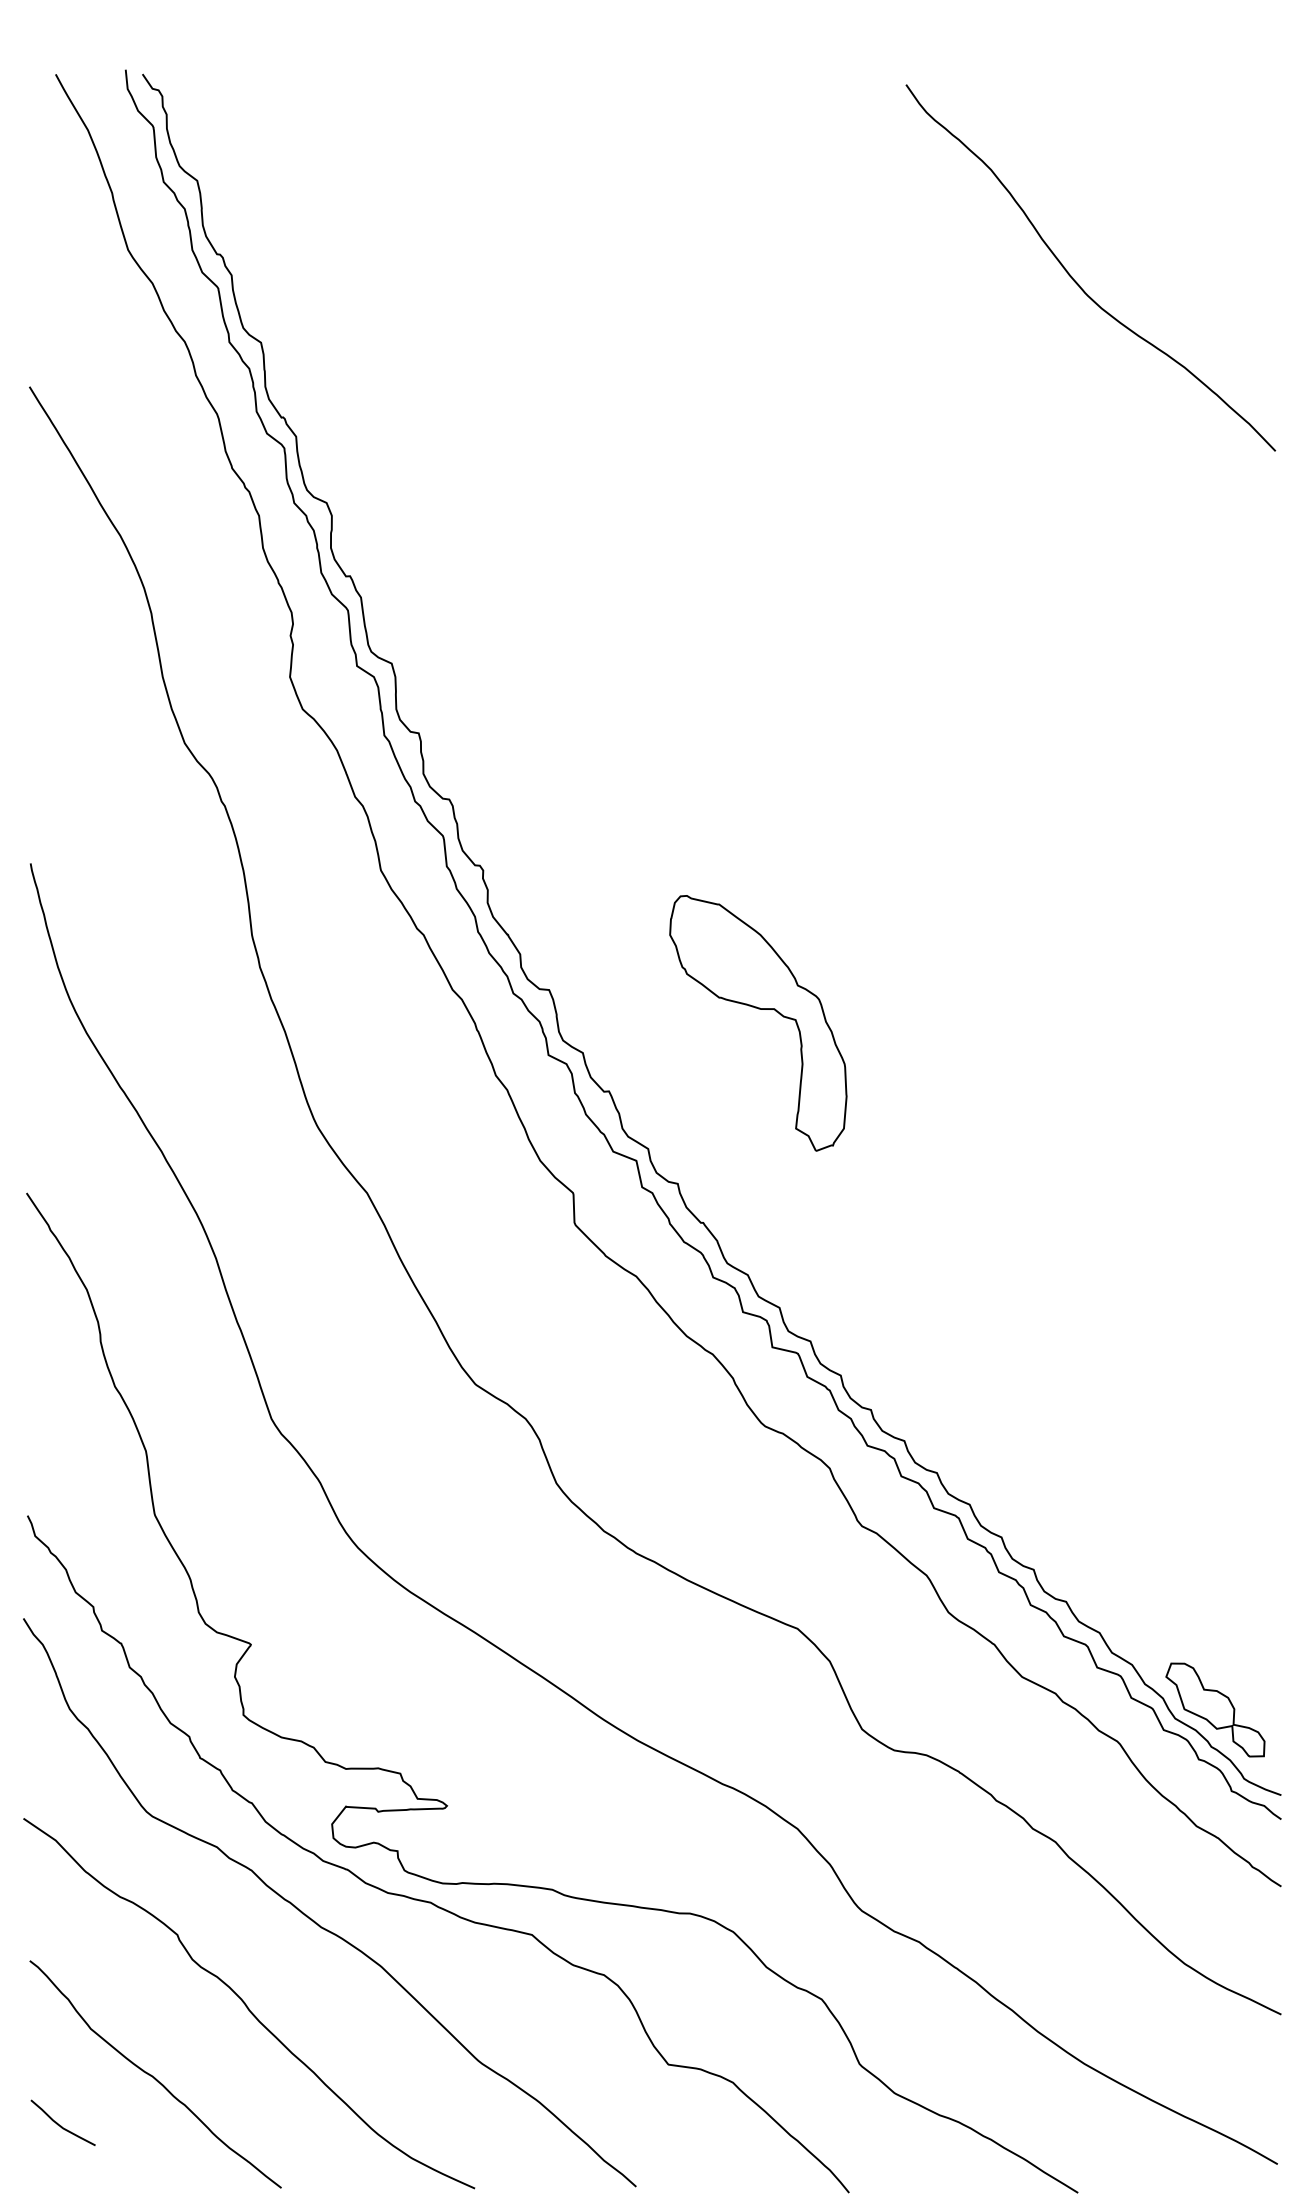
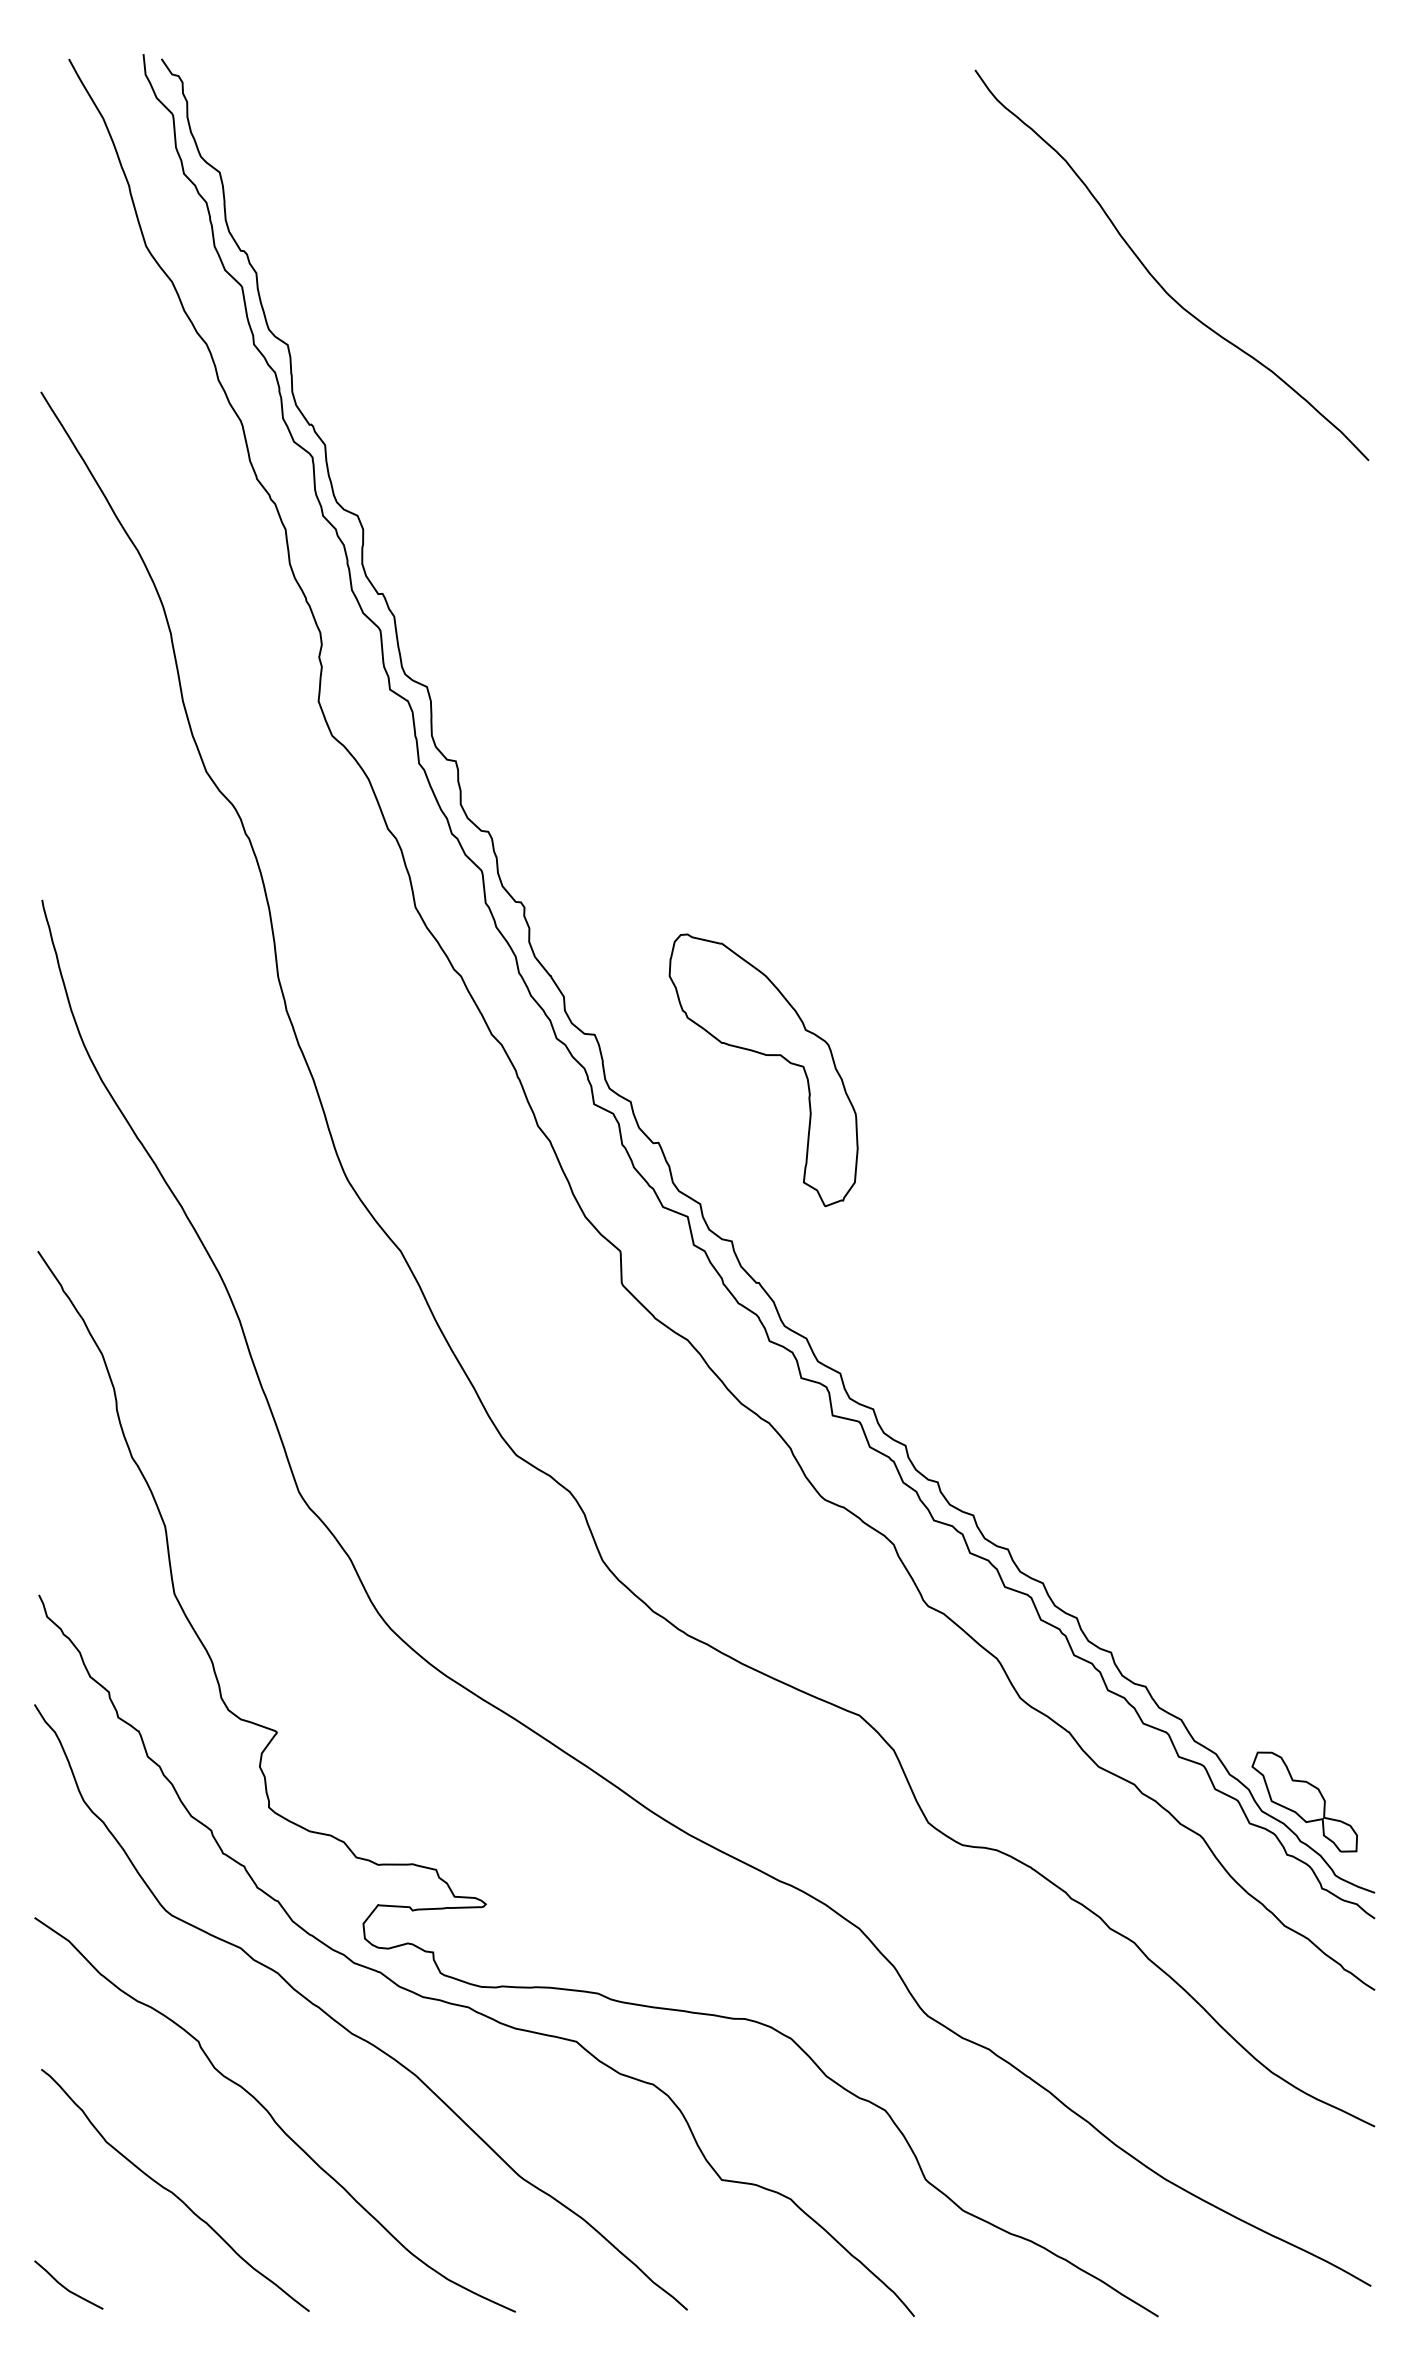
part: (758, 1009) -> (763, 1055), moved
curve: (60, 2125) -> (66, 2287), moved

